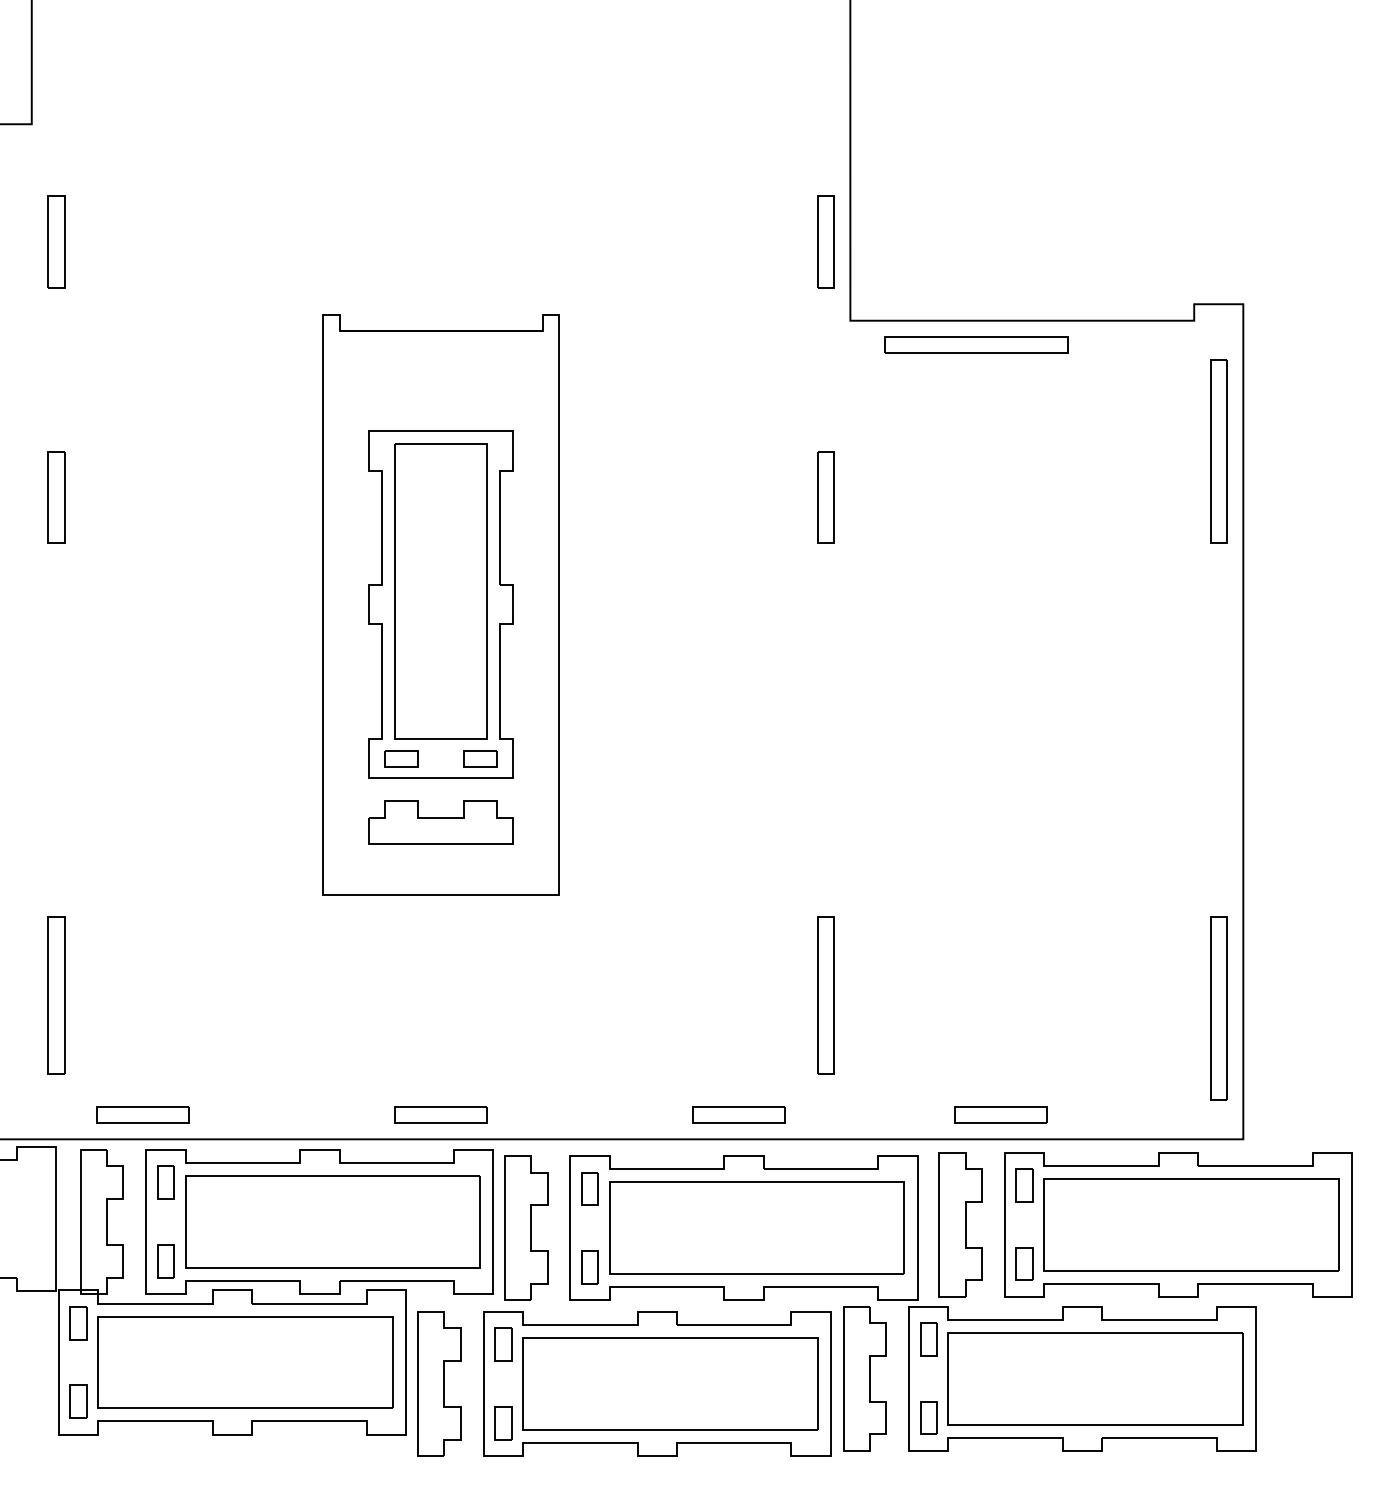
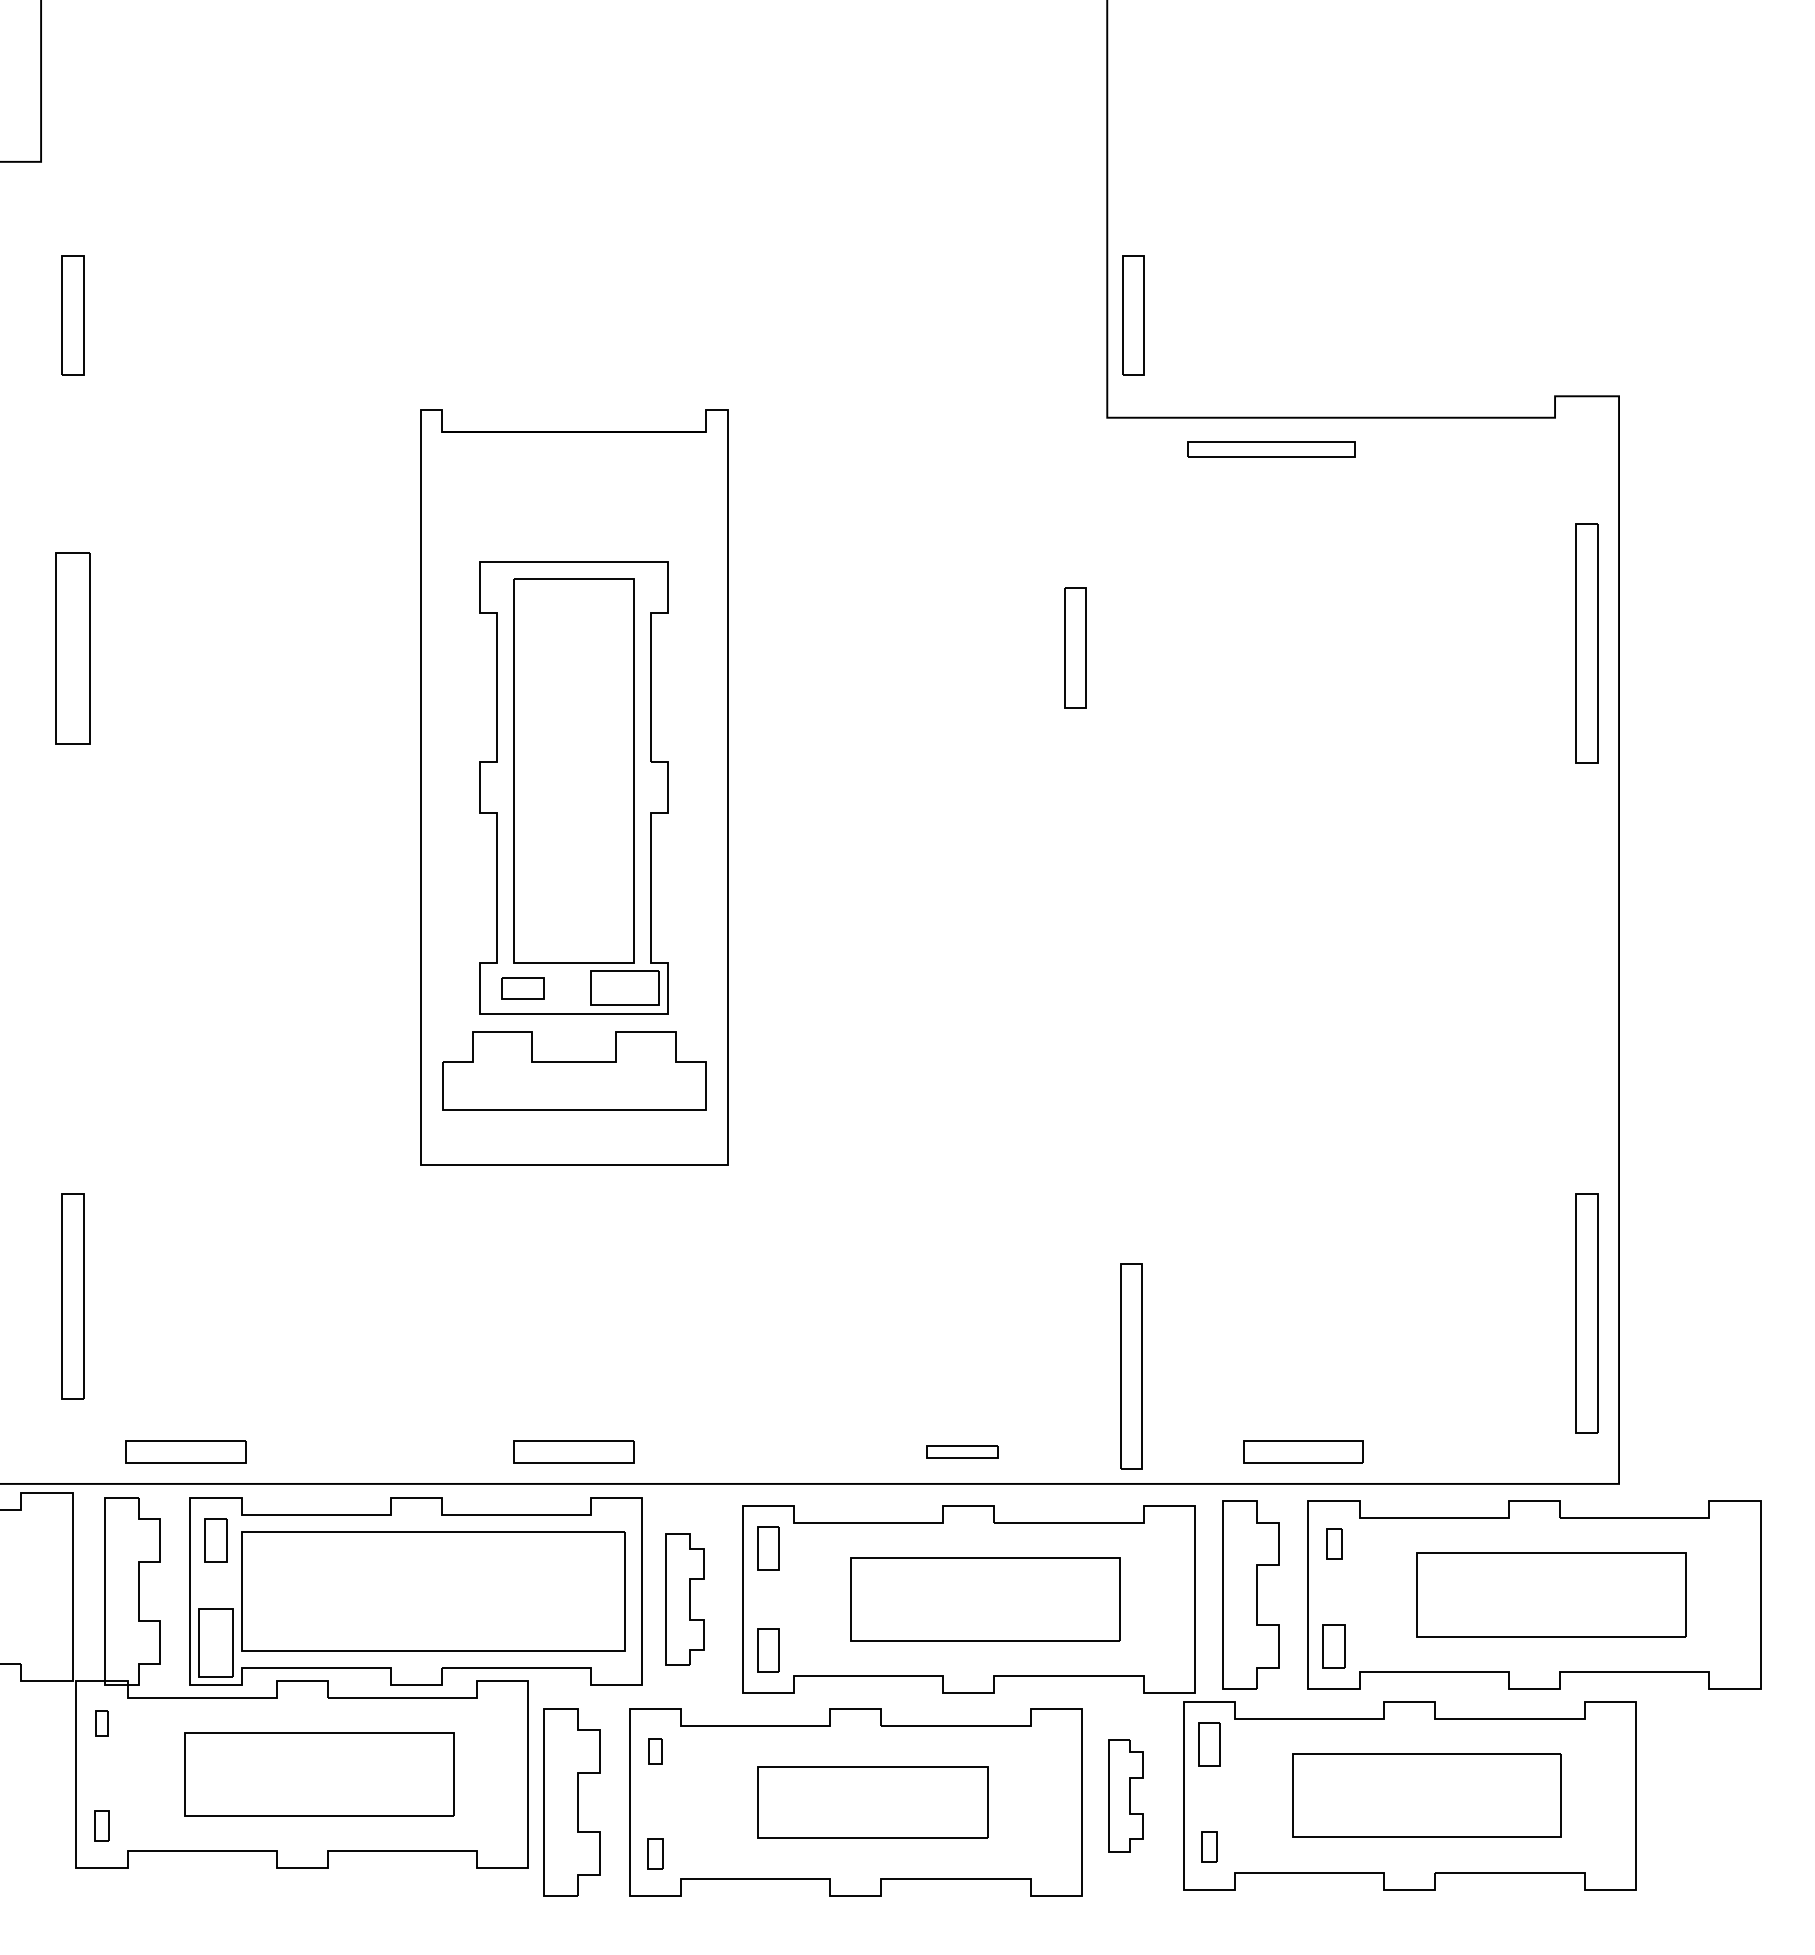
part: (825, 242) -> (1133, 315), moved
part: (976, 345) -> (1271, 449), size x0.7
part: (1218, 451) -> (1586, 643), moved
part: (55, 497) -> (72, 647), size x1.6
part: (480, 758) -> (625, 988), size x1.6
part: (440, 822) -> (573, 1071), size x1.4
part: (825, 995) -> (1131, 1366), moved
part: (739, 1114) -> (962, 1451), size x0.6
part: (1024, 1185) -> (1333, 1543), size x0.7
part: (1191, 1224) -> (1551, 1594), size x0.7
part: (525, 1228) -> (684, 1599), size x0.7
part: (756, 1228) -> (985, 1599), size x0.7
part: (165, 1261) -> (215, 1642), size x1.6
part: (78, 1323) -> (101, 1723), size x0.6
part: (503, 1344) -> (655, 1751), size x0.6
part: (245, 1362) -> (319, 1774), size x0.7
part: (864, 1378) -> (1125, 1795), size x0.6
part: (1095, 1378) -> (1426, 1795), size x0.7
part: (670, 1383) -> (872, 1802), size x0.6
part: (78, 1401) -> (101, 1825), size x0.7
part: (928, 1417) -> (1209, 1846), size x0.7
part: (503, 1423) -> (655, 1853), size x0.7

